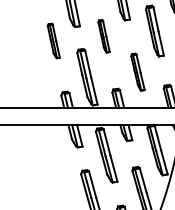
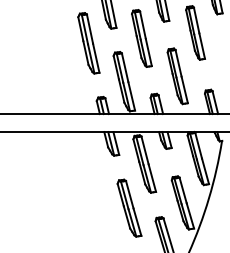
part: (103, 36) -> (141, 38), size x1.67
part: (53, 41) -> (88, 43), size x1.67
part: (137, 72) -> (177, 76), size x1.43

